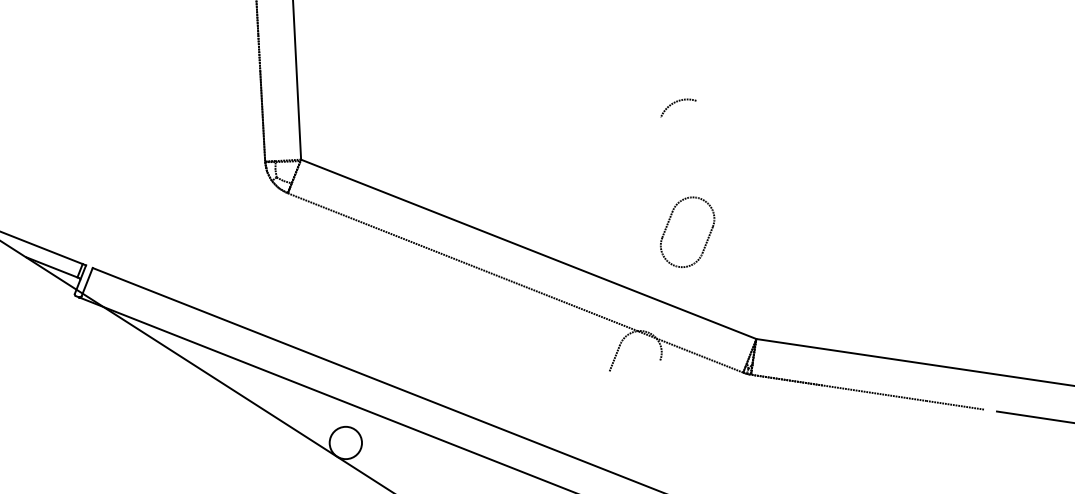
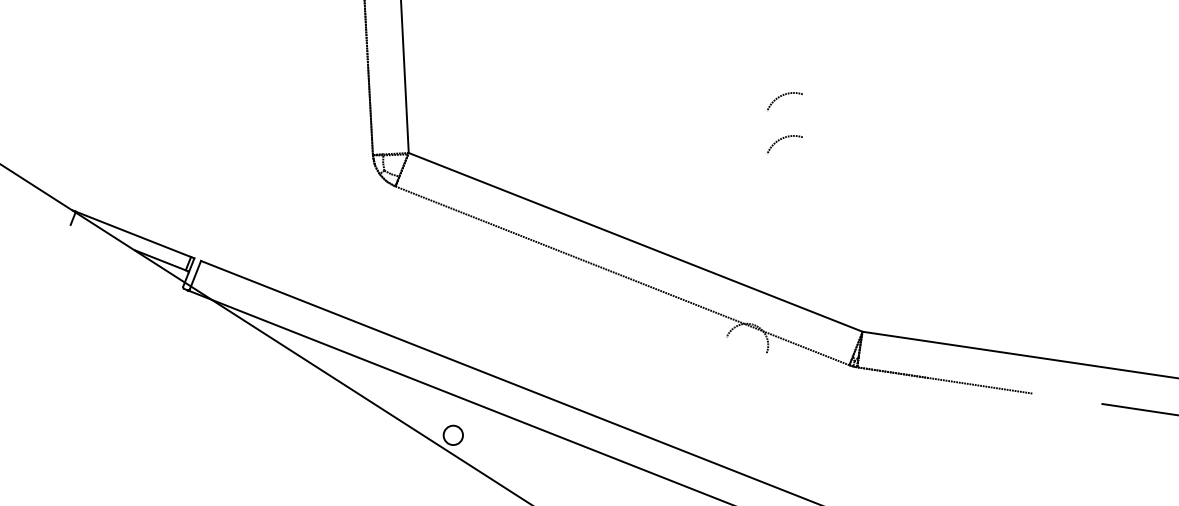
arc: (676, 146) -> (782, 139), added
part: (668, 225) -> (774, 218), removed
line: (614, 357) -> (721, 350), removed
line: (954, 404) -> (1060, 397), removed
circle: (346, 443) -> (453, 435), size x0.6

